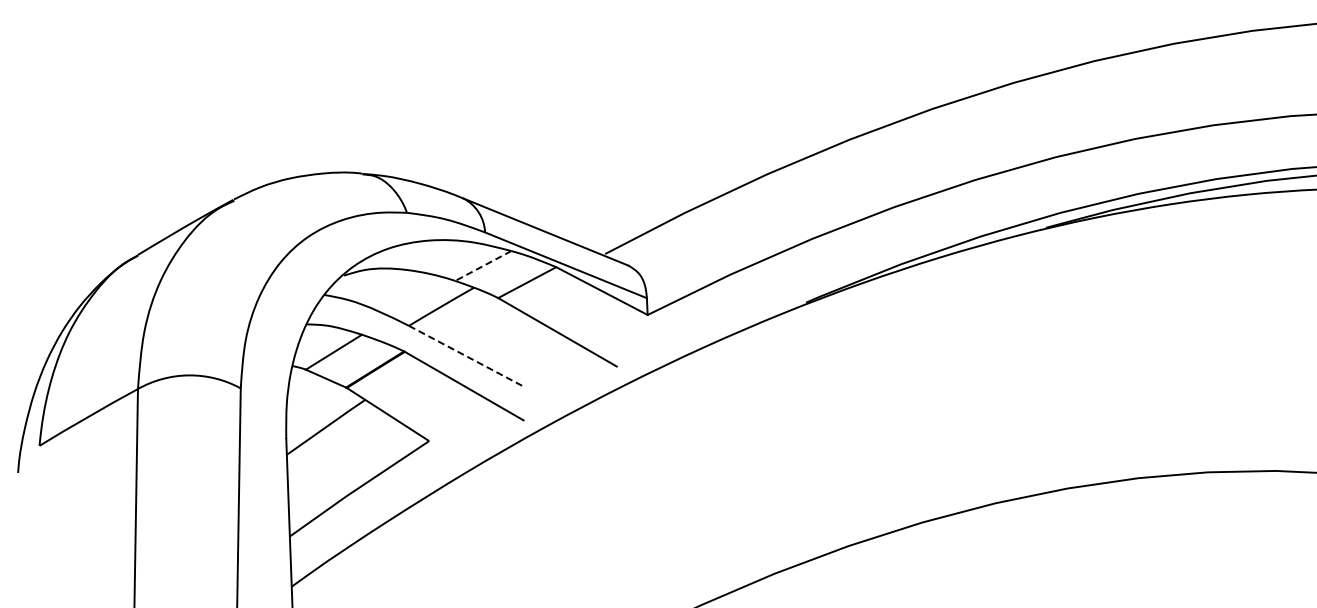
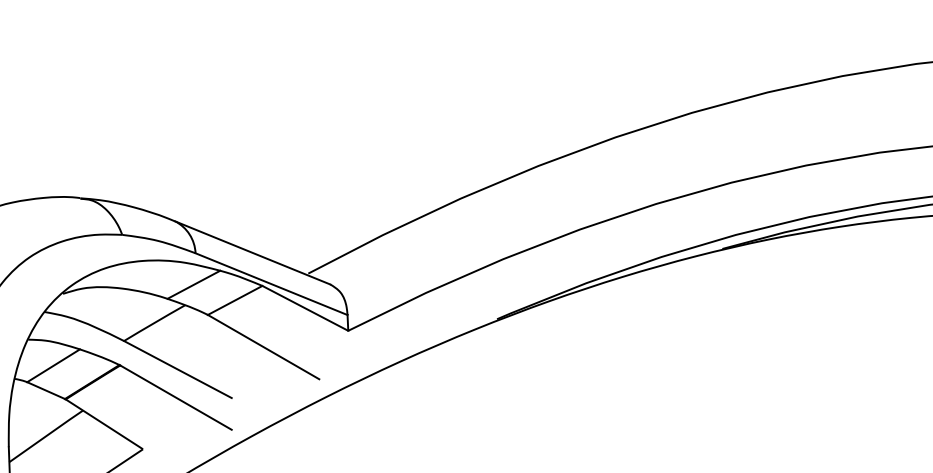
line: (483, 266) -> (194, 285), dashed -> solid
line: (466, 356) -> (178, 369), dashed -> solid

